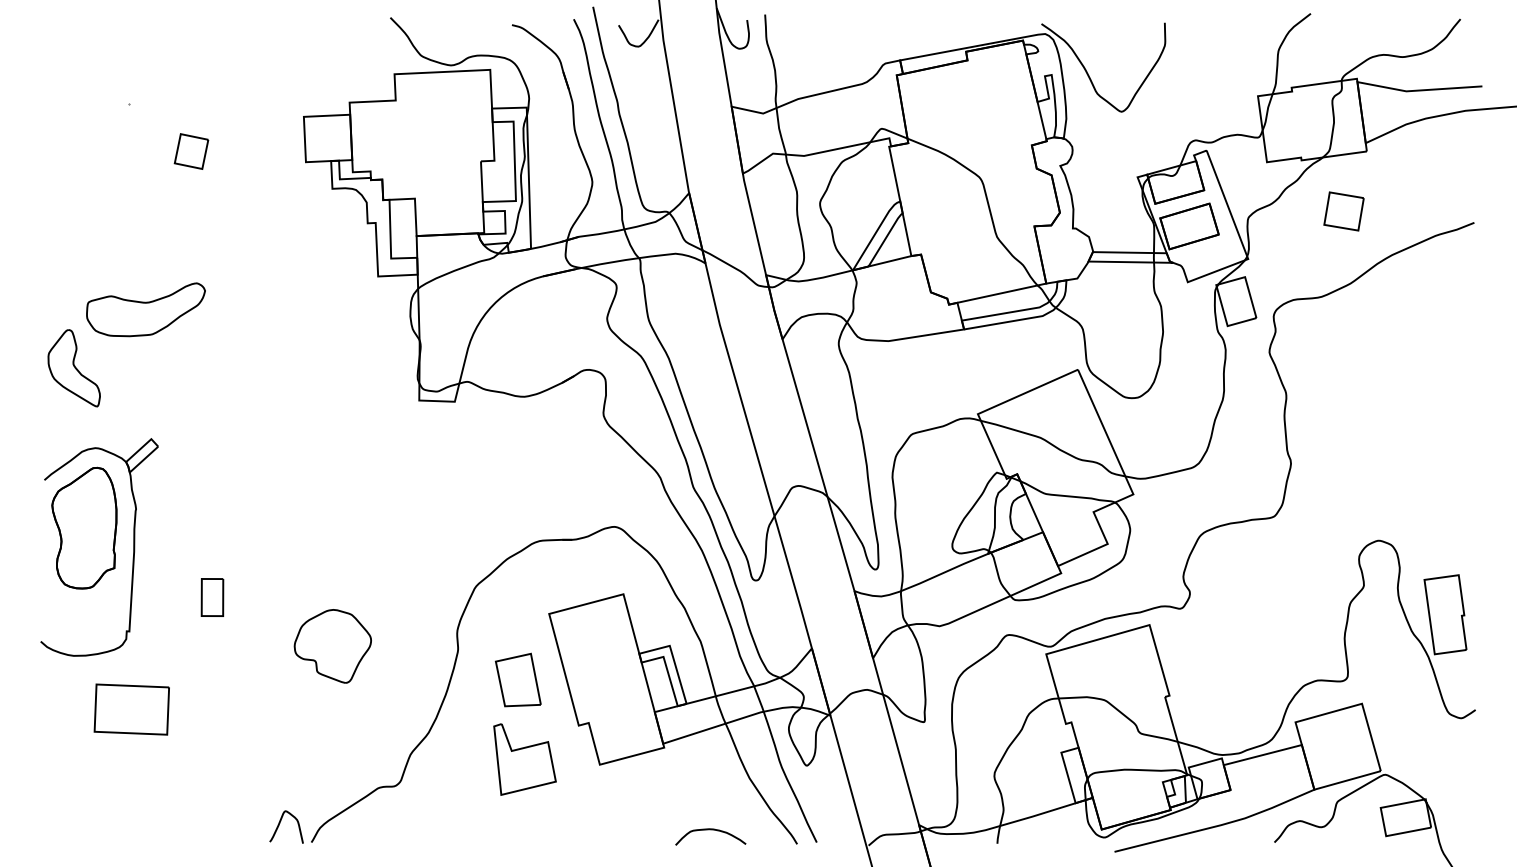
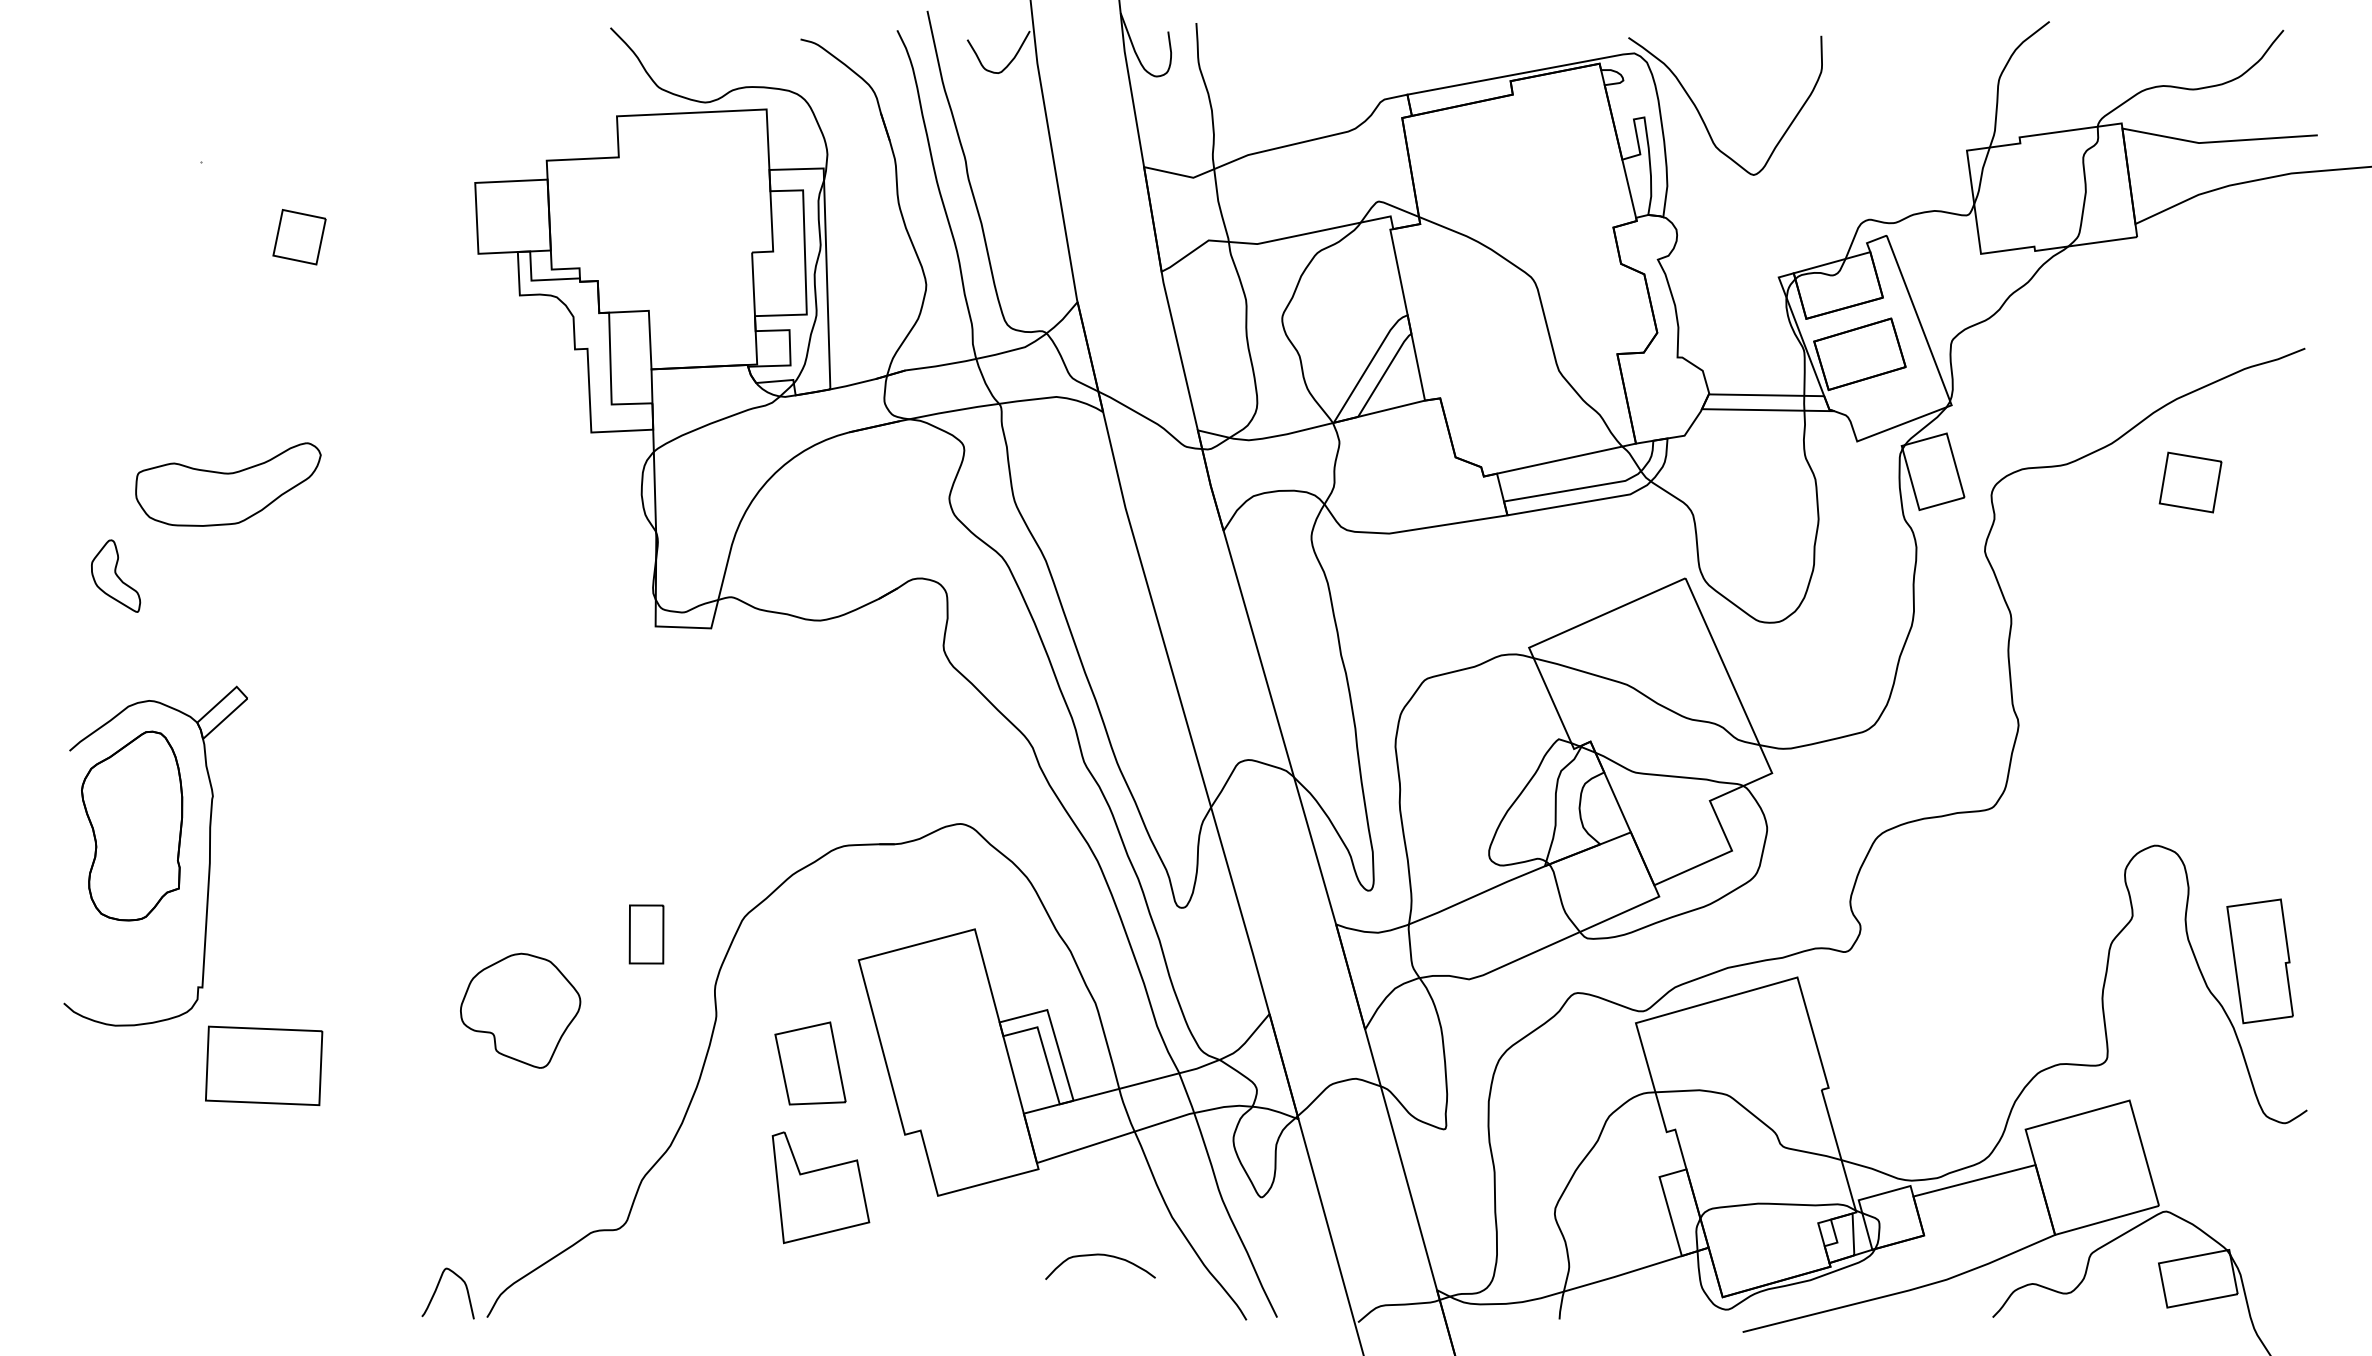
part: (1343, 211) -> (2189, 482), moved
part: (73, 368) -> (115, 576), size x0.6
part: (212, 597) -> (646, 934), moved
part: (131, 709) -> (263, 1065), moved
curve: (710, 830) -> (1100, 1256), moved

